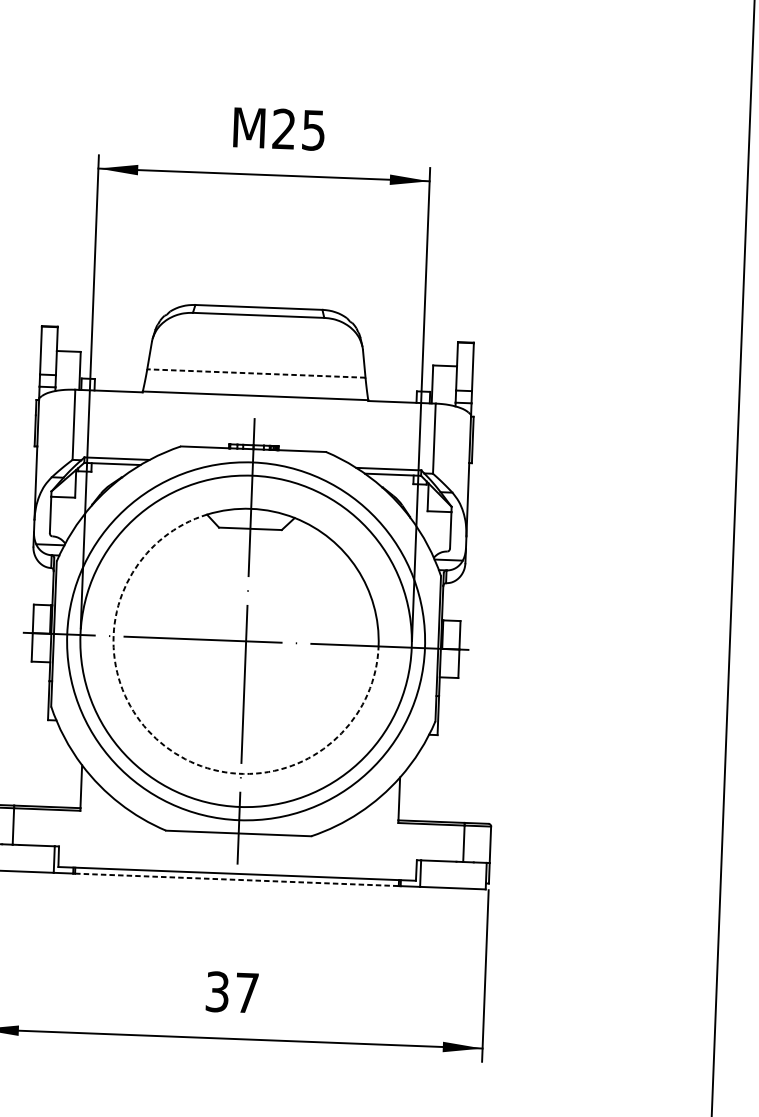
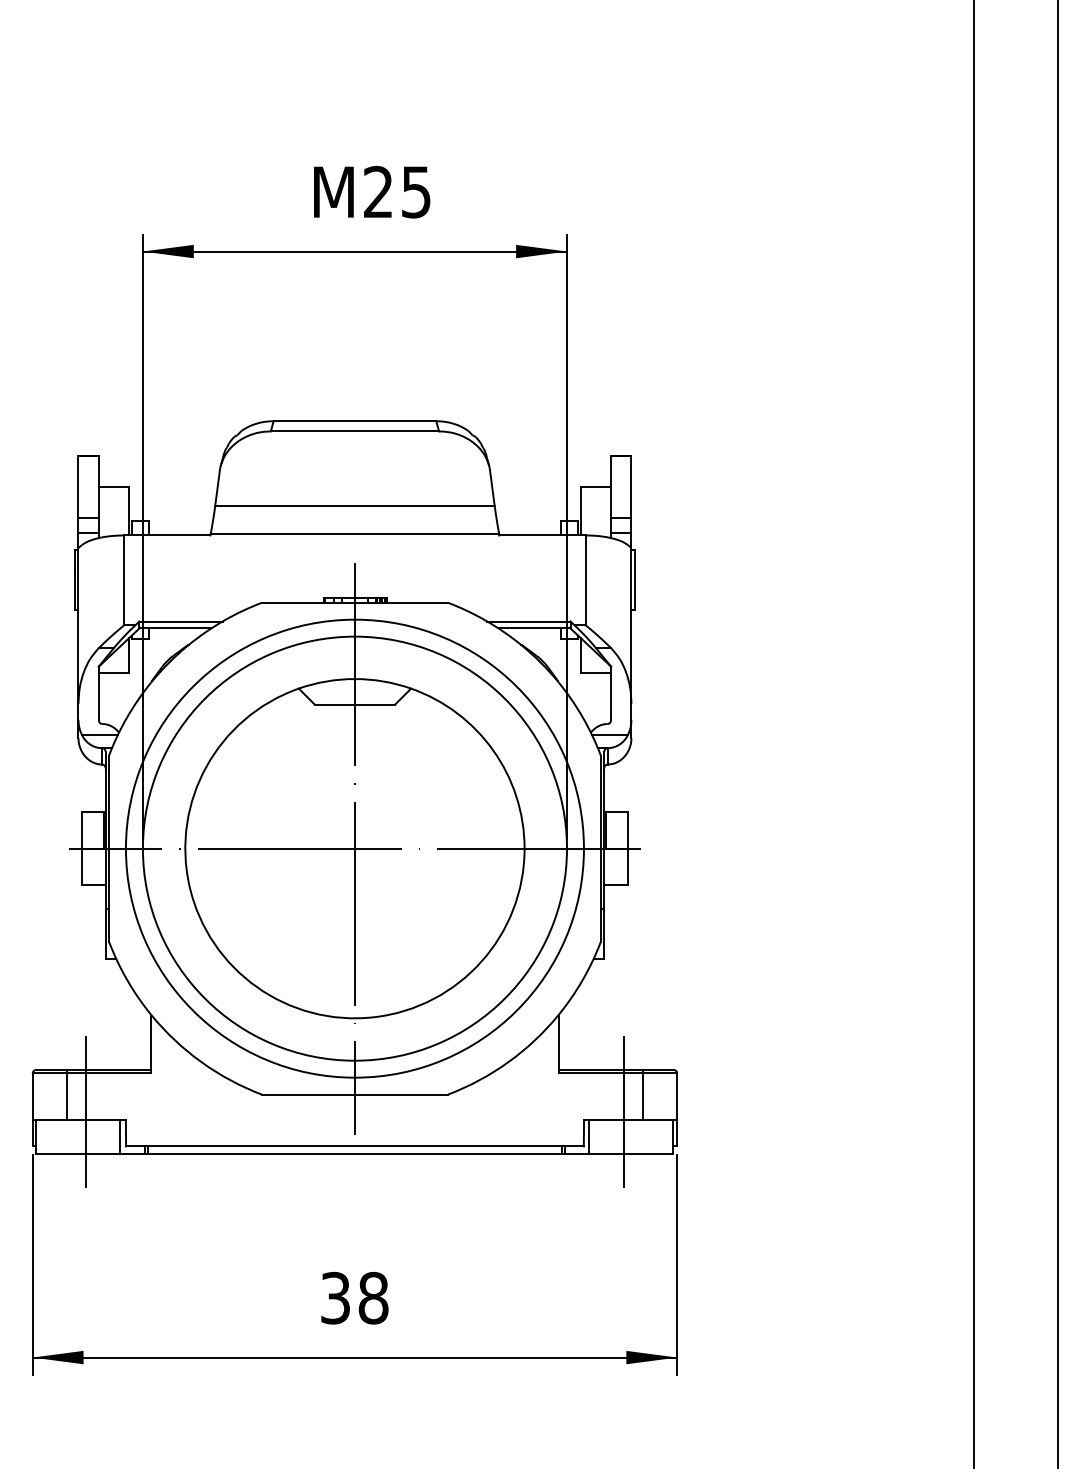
line: (256, 373) -> (354, 505), dashed -> solid
arc: (165, 746) -> (256, 987), dashed -> solid
line: (27, 838) -> (85, 1111), added
line: (448, 854) -> (624, 1111), added
line: (237, 880) -> (355, 1154), dashed -> solid
text: (247, 992) -> (373, 1297), 37 -> 38

